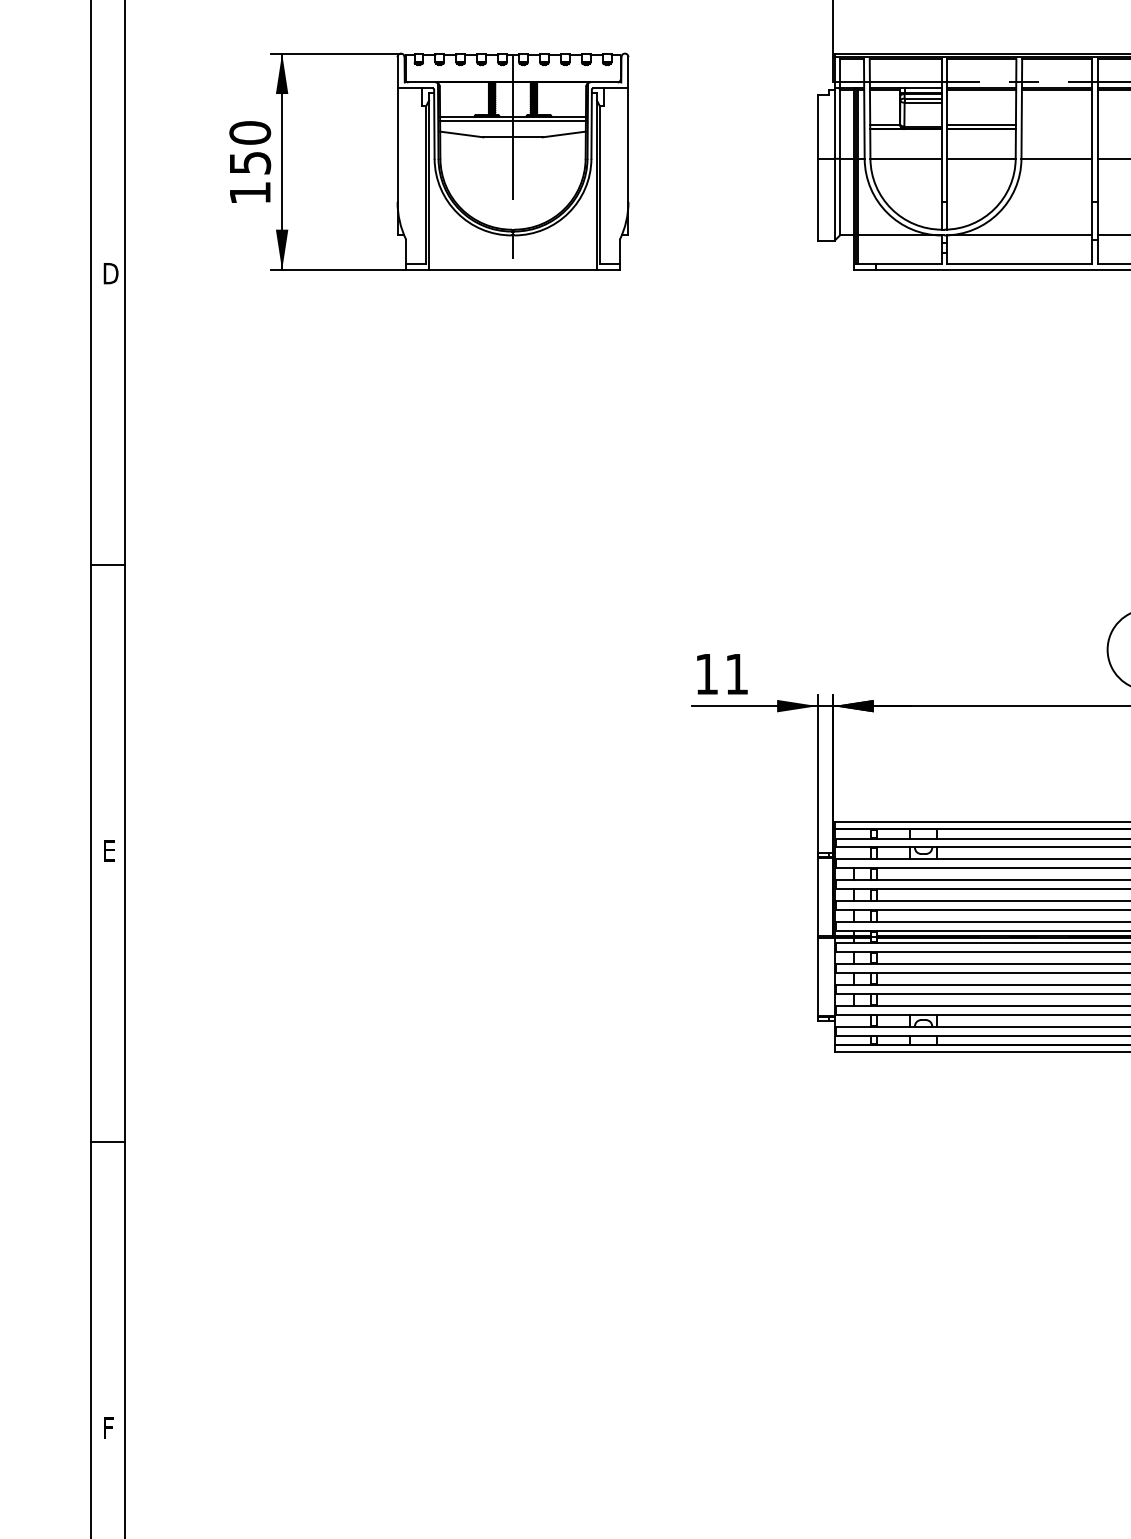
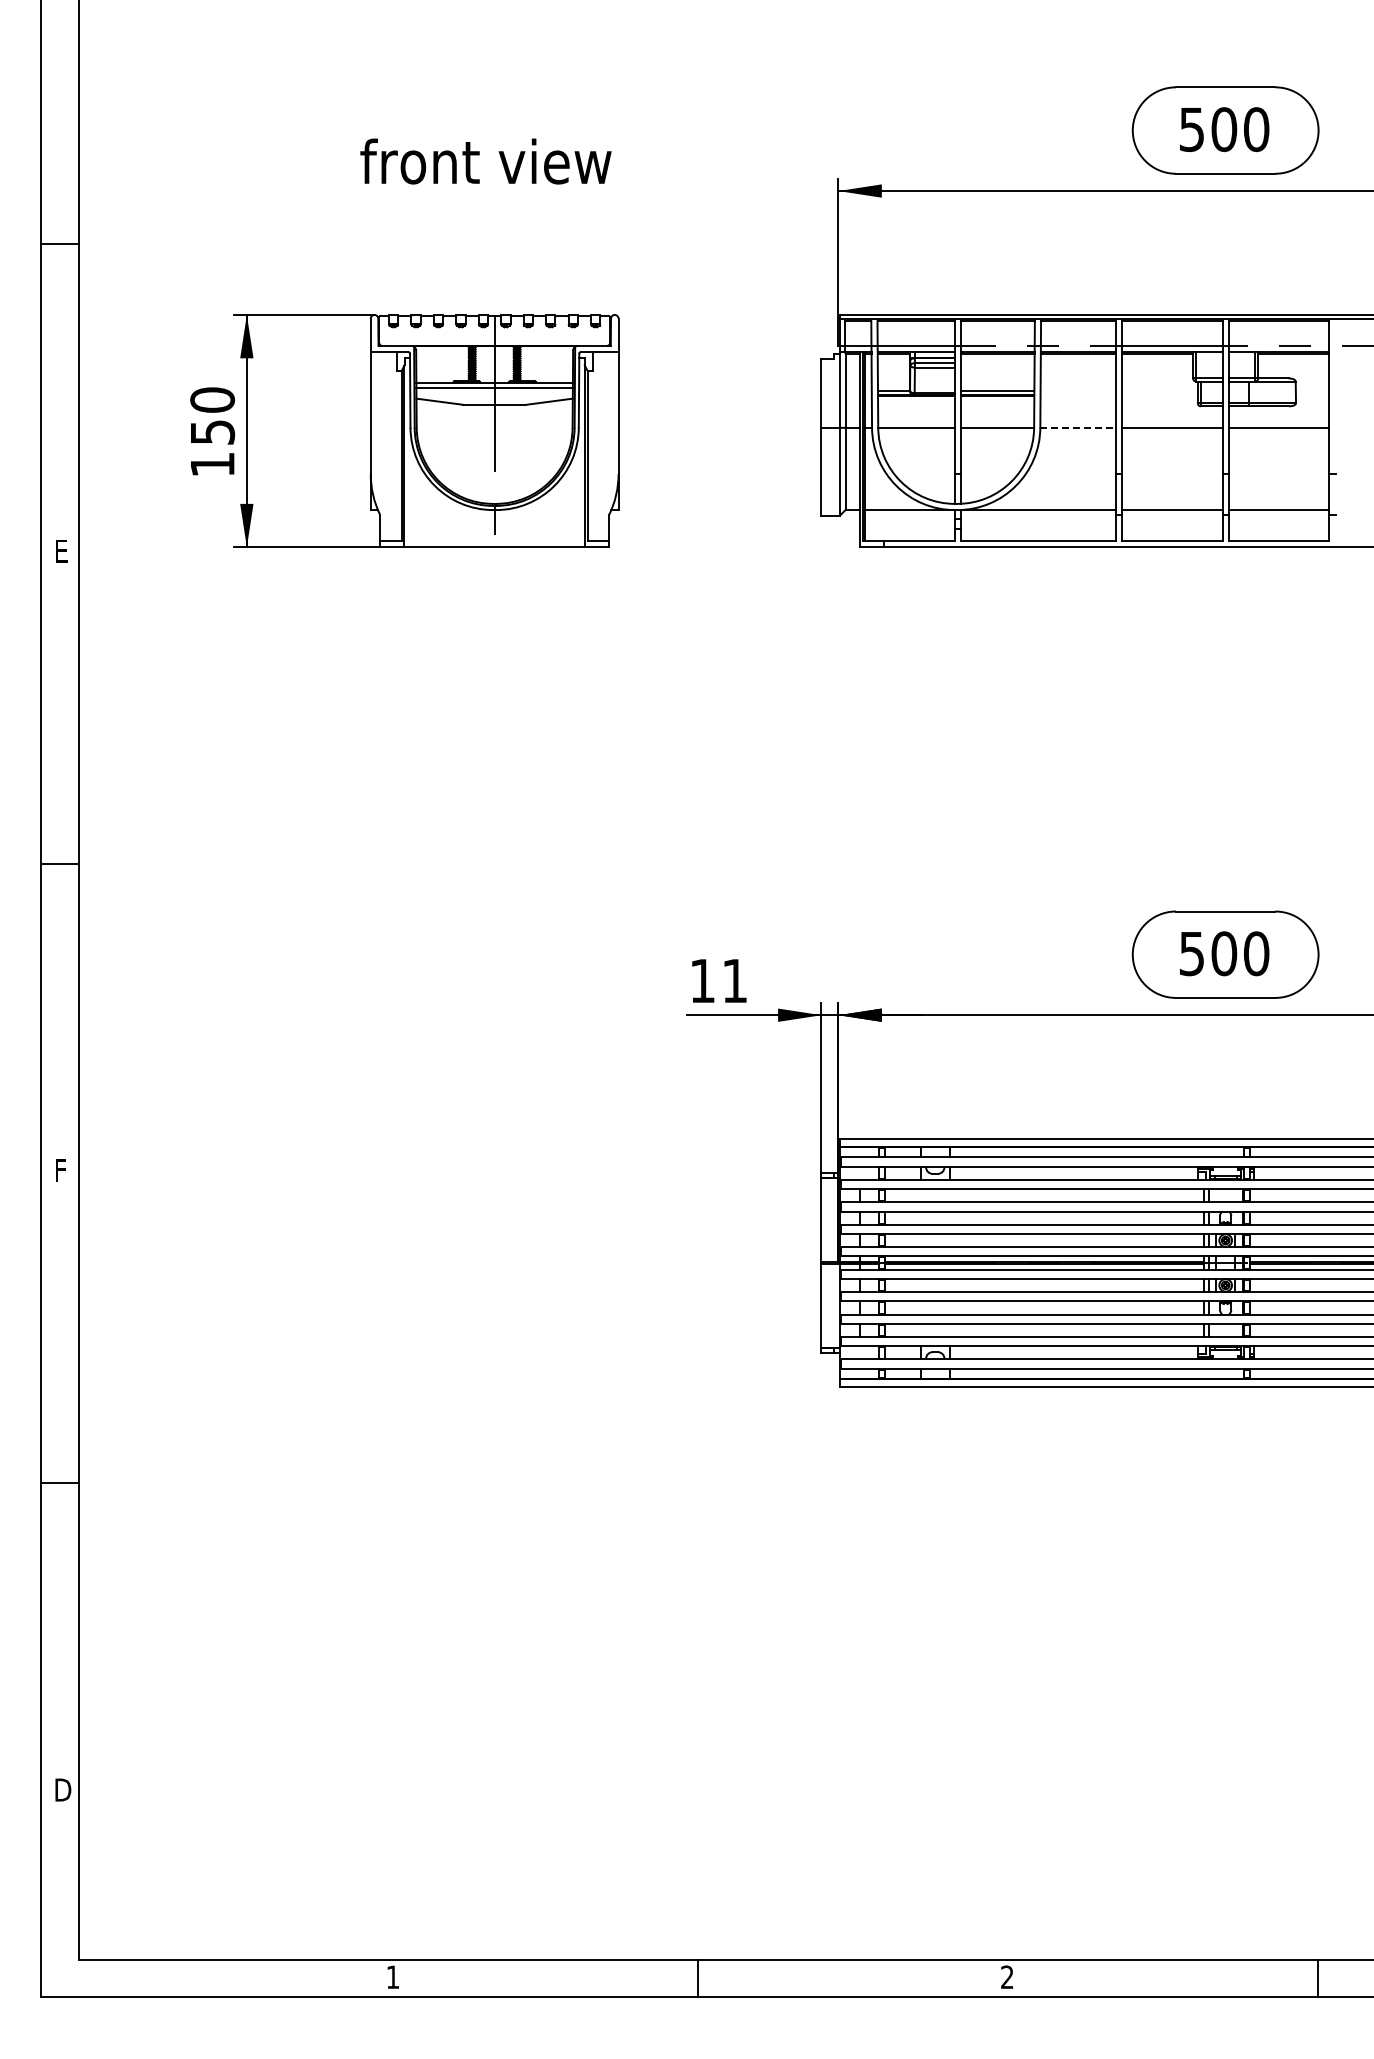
line: (1057, 158) -> (1078, 427), solid -> dashed
text: (111, 273) -> (63, 550), D -> E
text: (110, 850) -> (62, 1170), E -> F
text: (111, 1427) -> (63, 1789), F -> D

